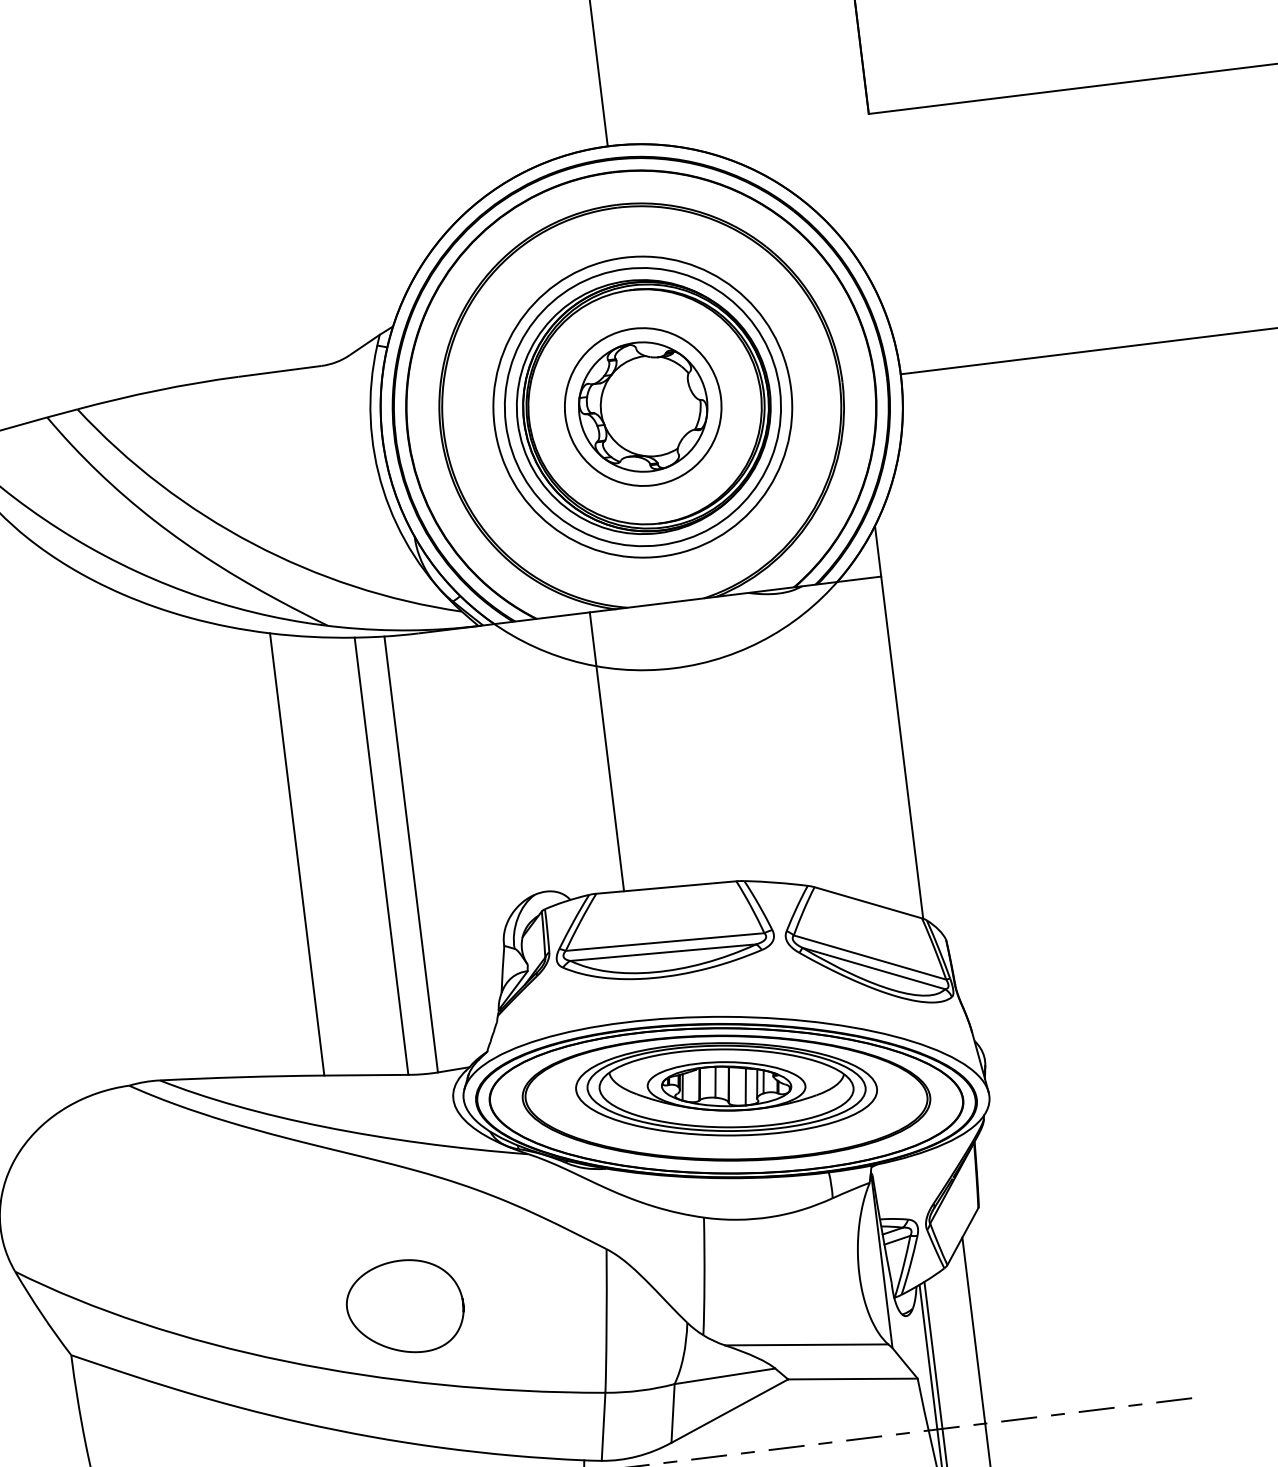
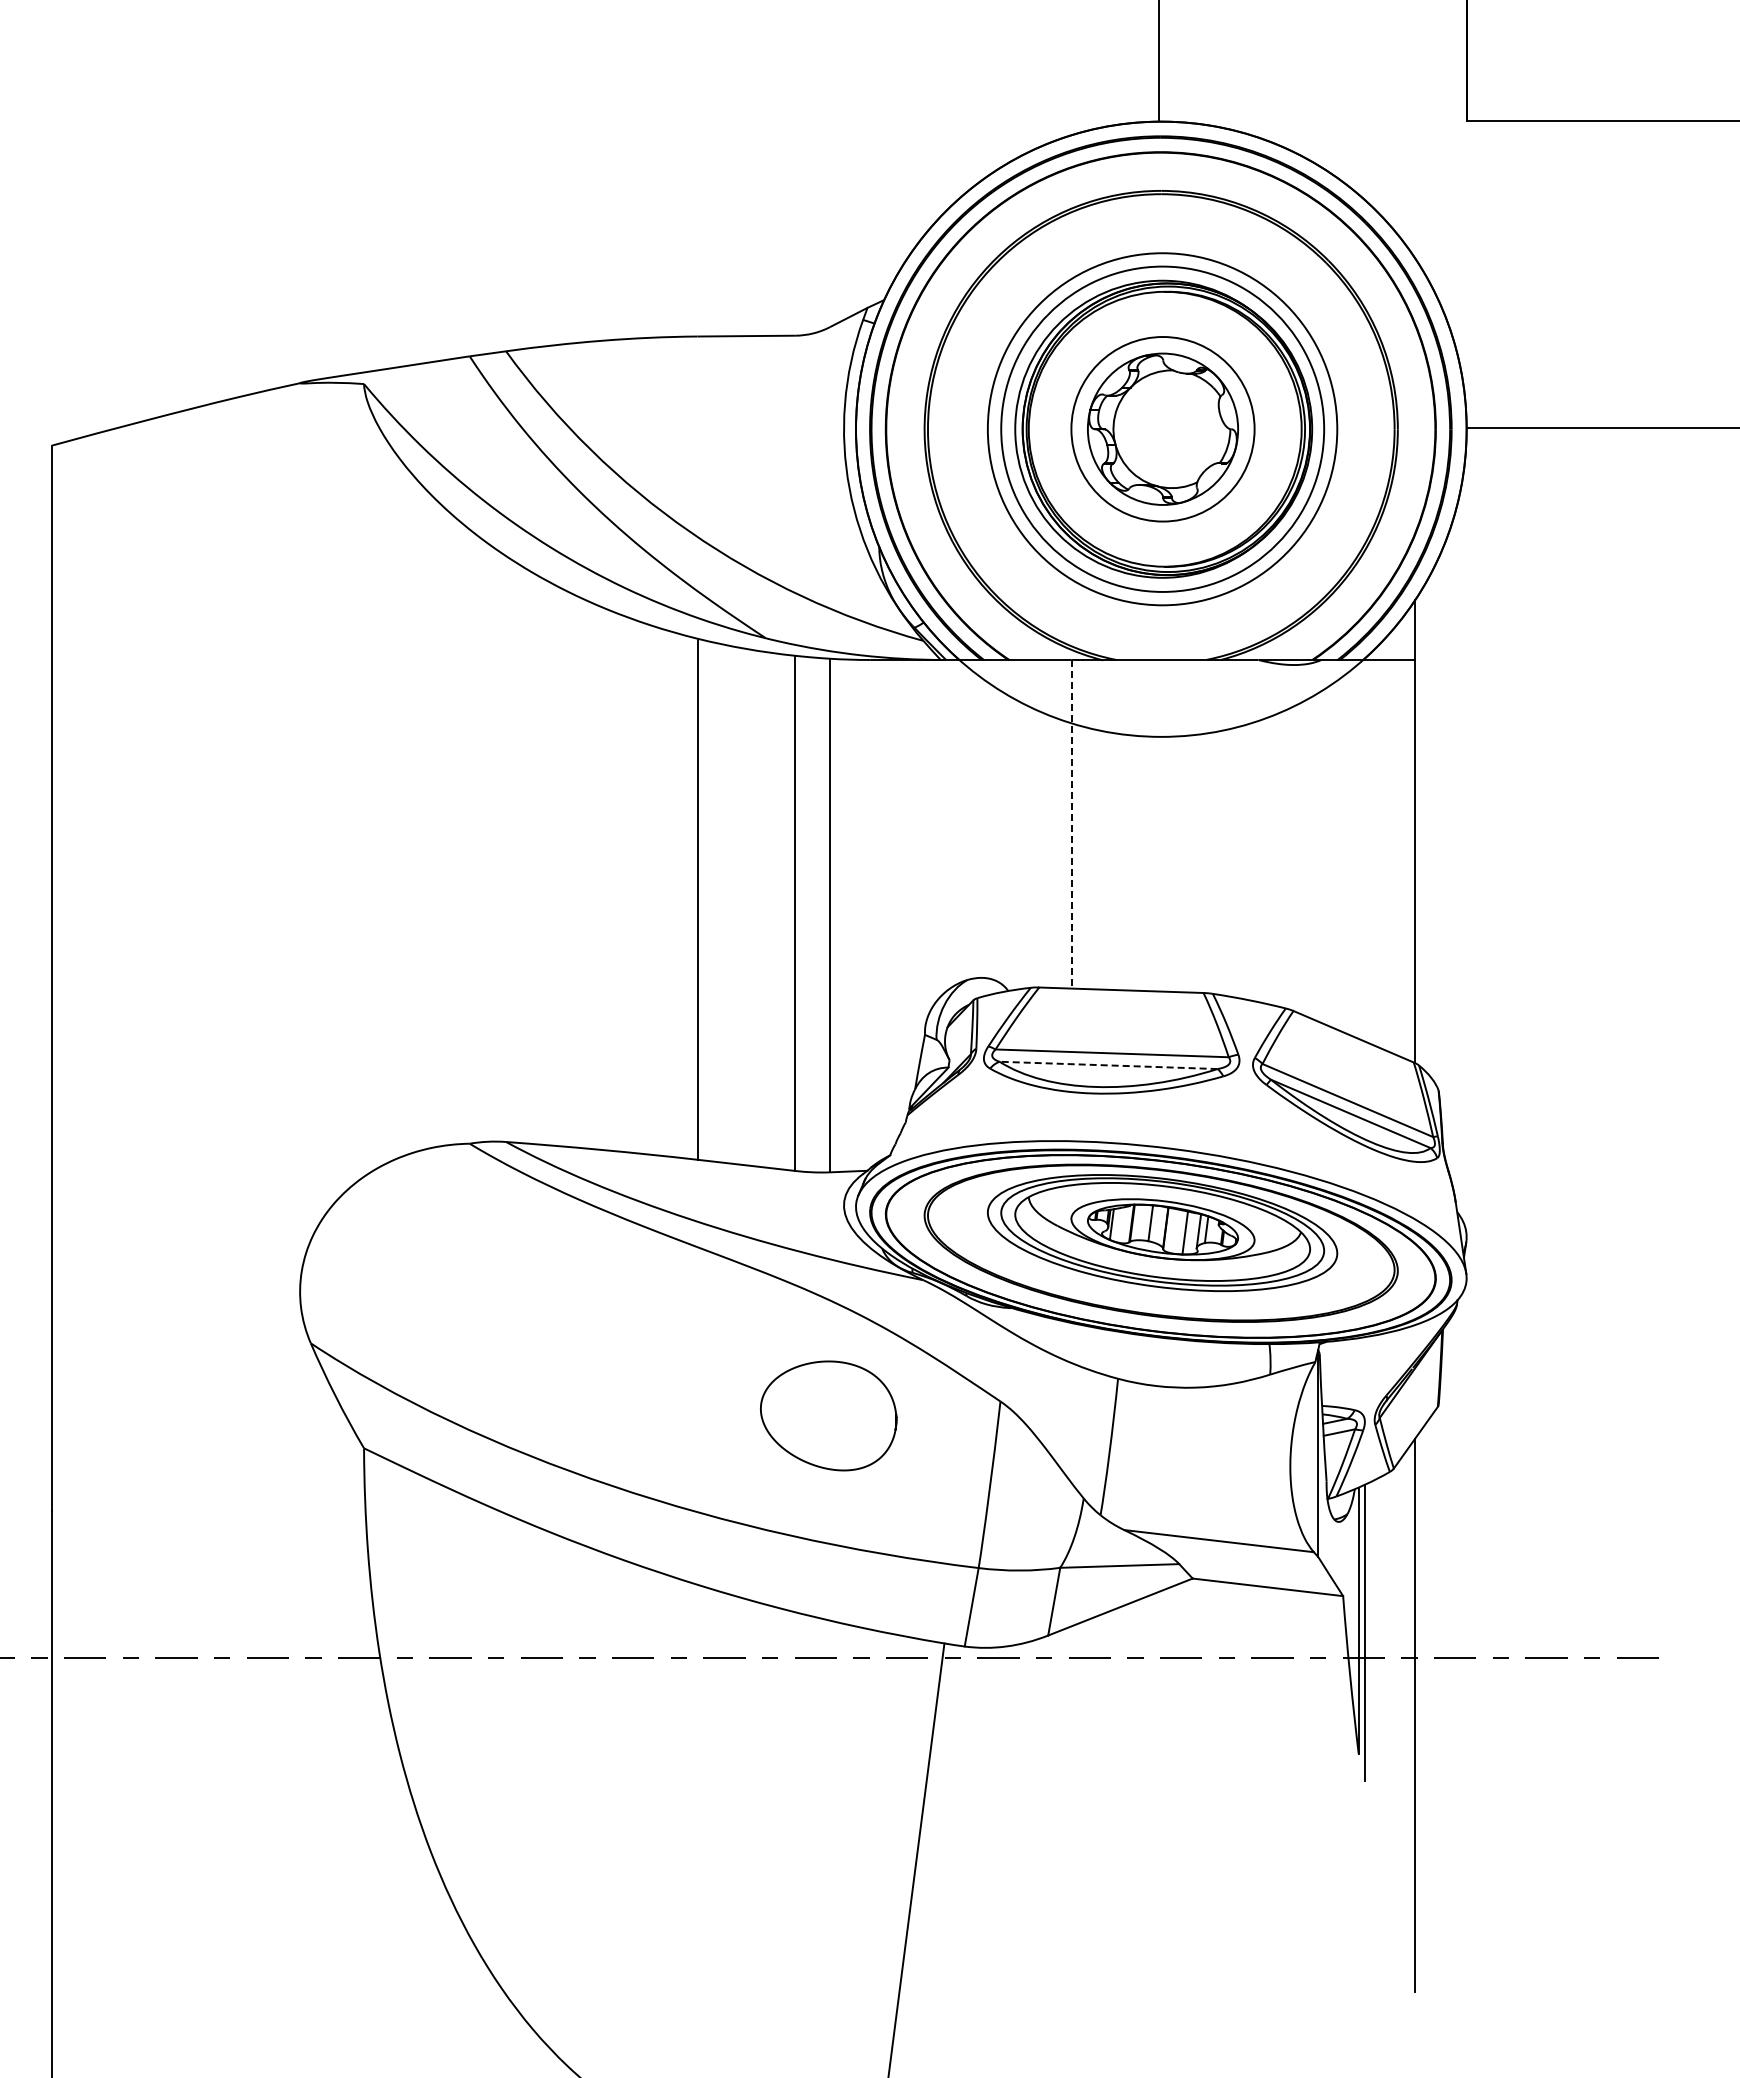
line: (606, 752) -> (1071, 824), solid -> dashed
line: (663, 952) -> (1108, 1065), solid -> dashed
curve: (394, 1348) -> (810, 1462), moved

